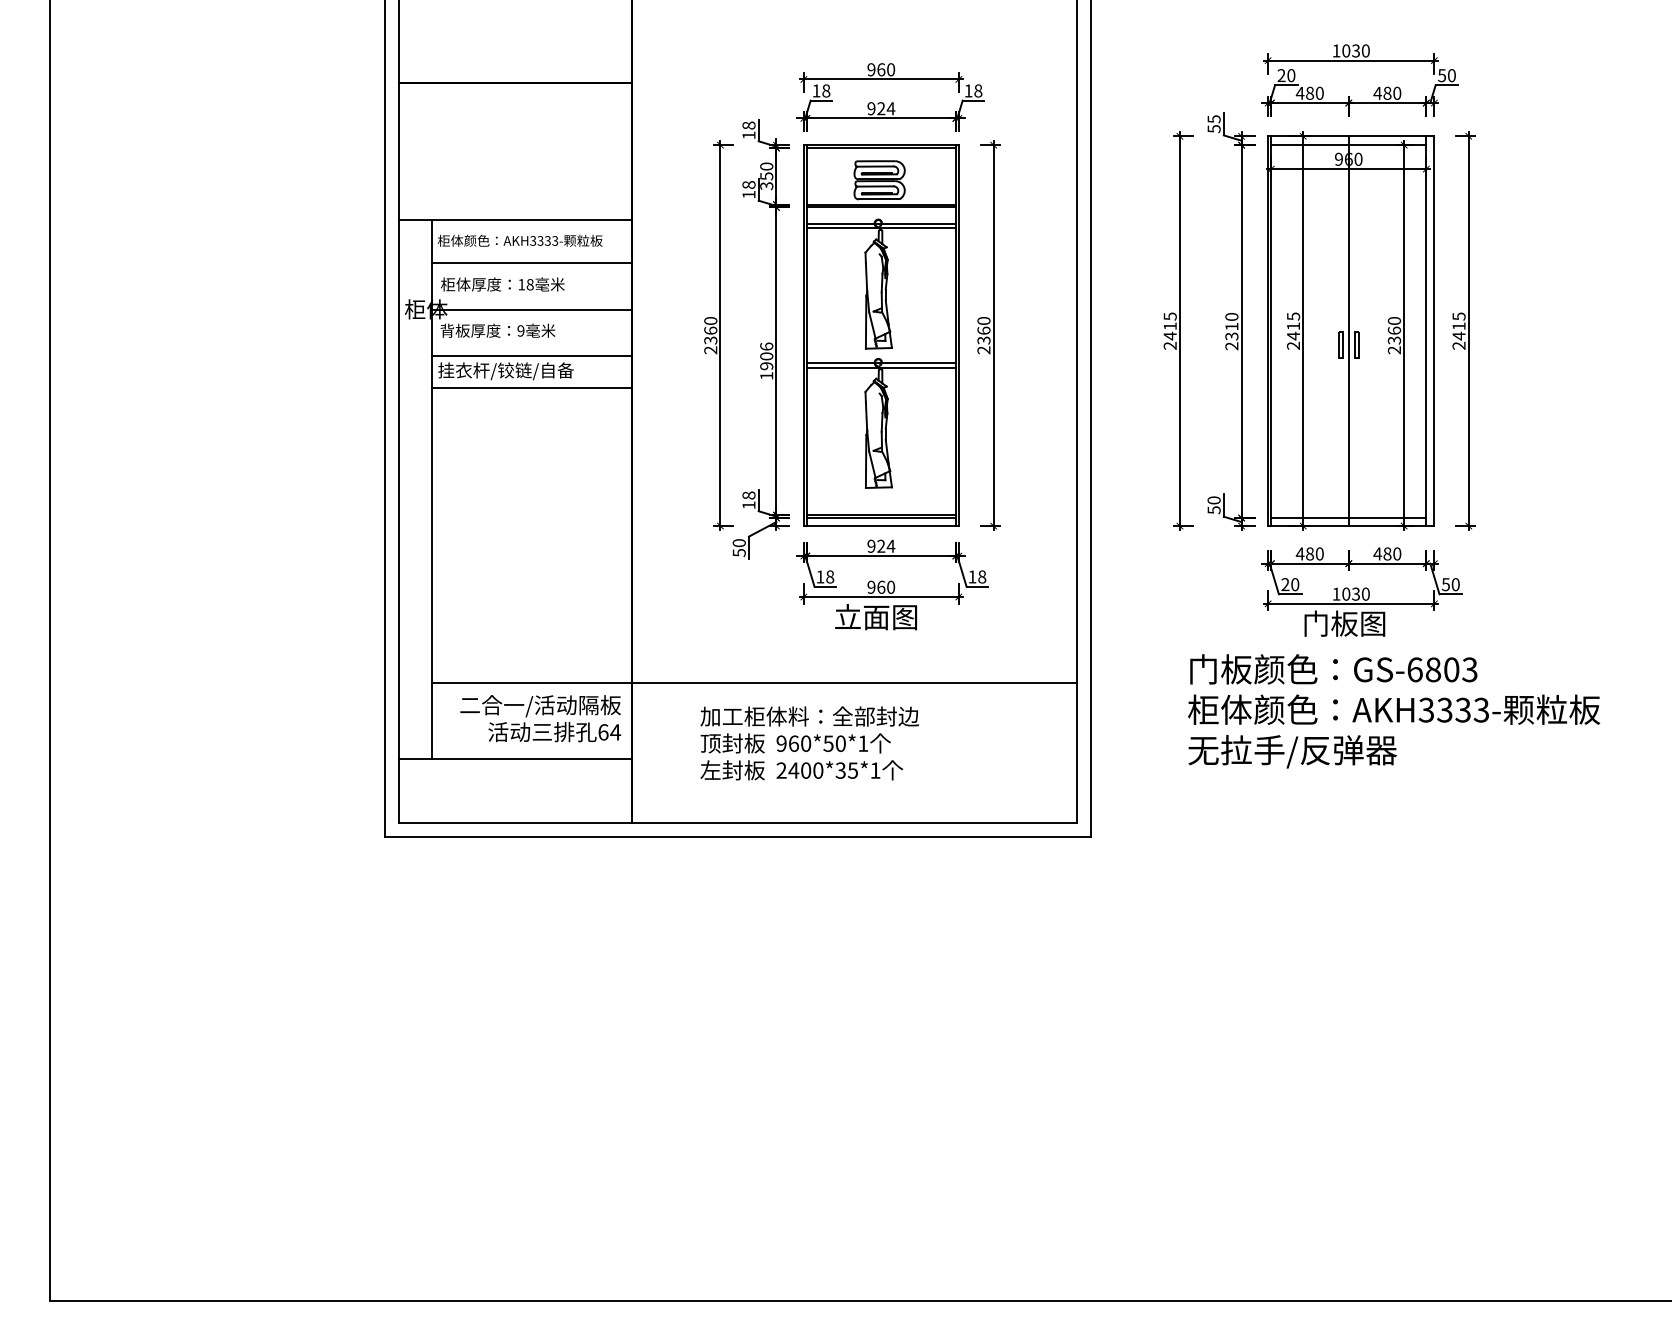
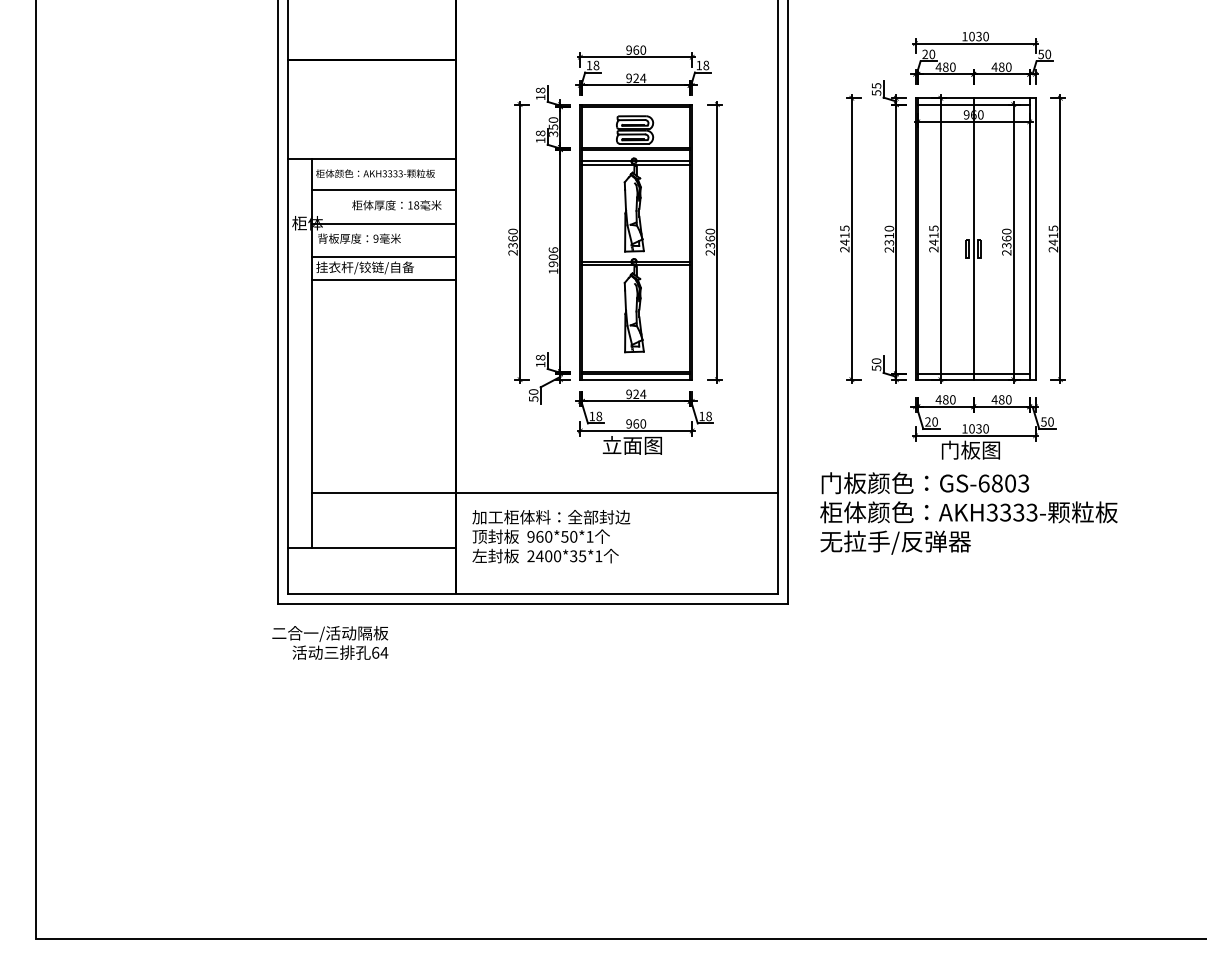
text: (502, 284) -> (396, 205), moved
text: (1393, 711) -> (968, 513), moved
text: (540, 718) -> (330, 642), moved
text: (809, 743) -> (551, 536), moved

